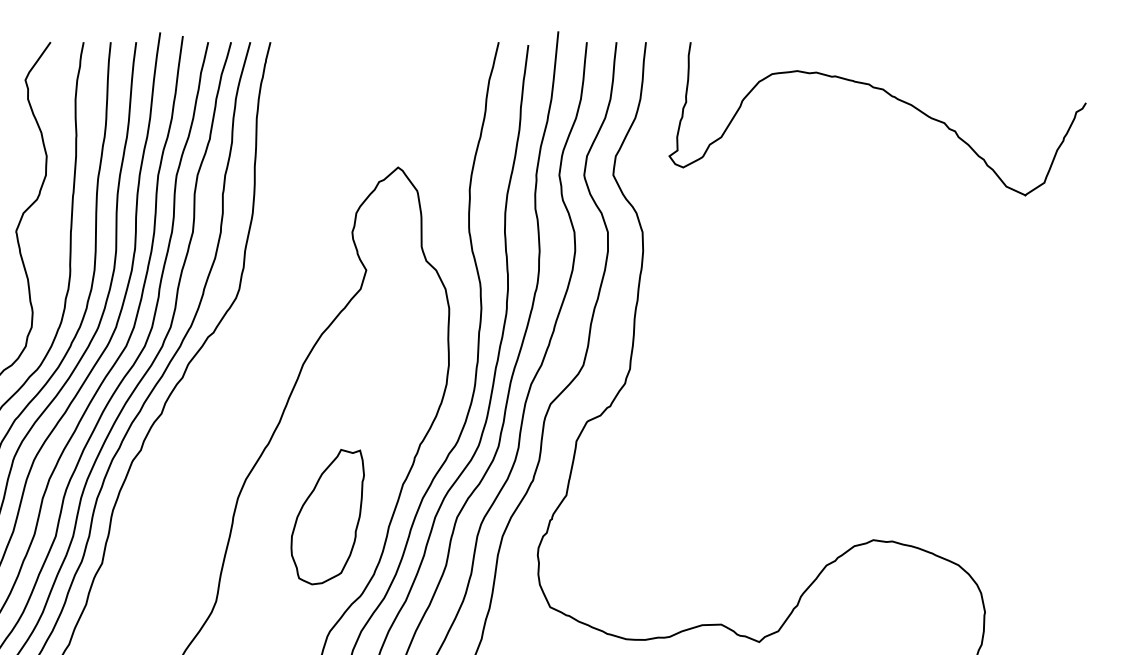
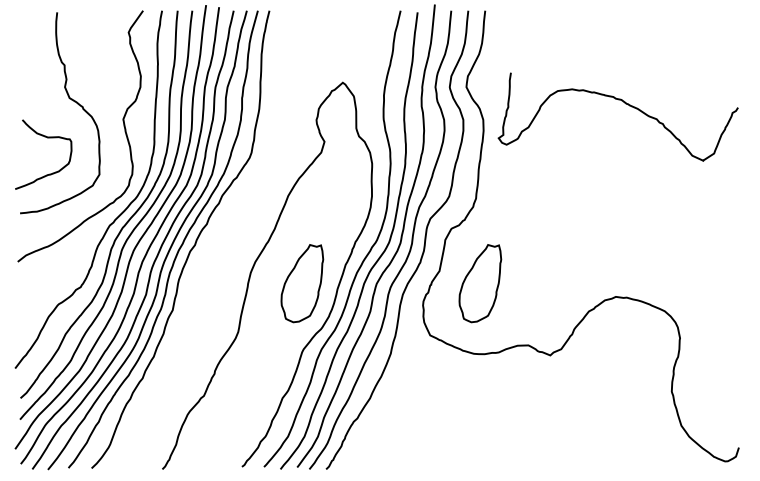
curve: (890, 97) -> (625, 104), moved
part: (637, 516) -> (480, 283), added

